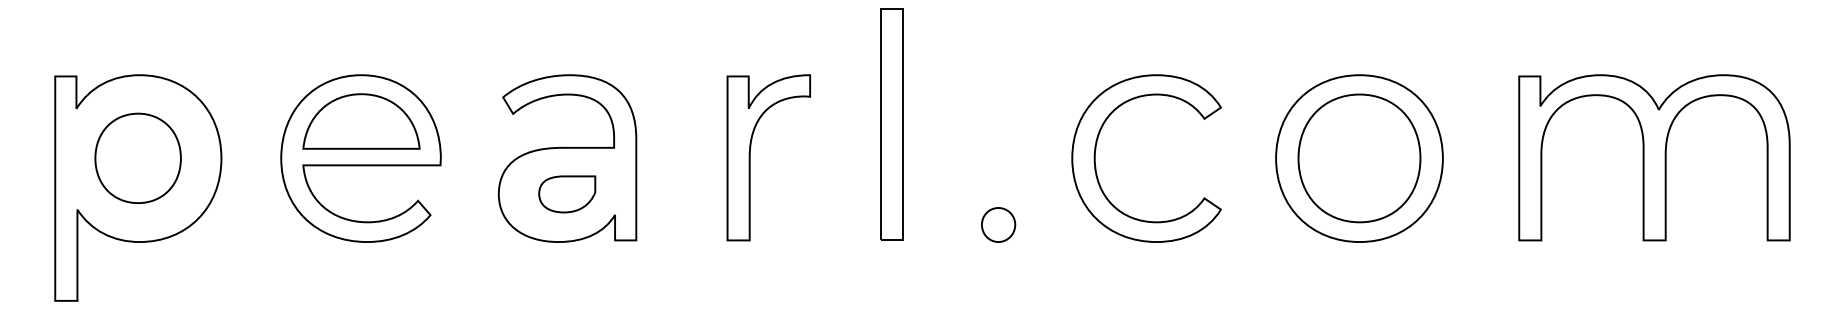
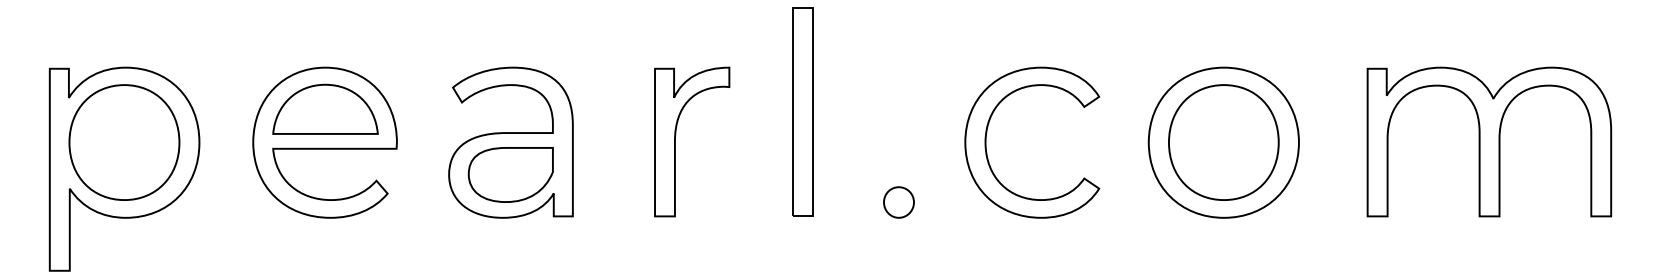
part: (138, 158) -> (124, 142), size x1.43
part: (567, 193) -> (510, 174), size x1.67

